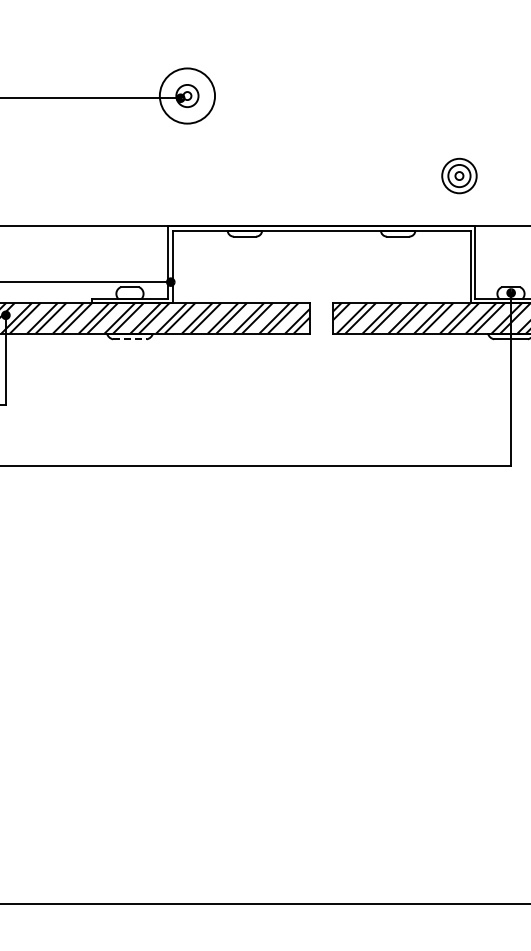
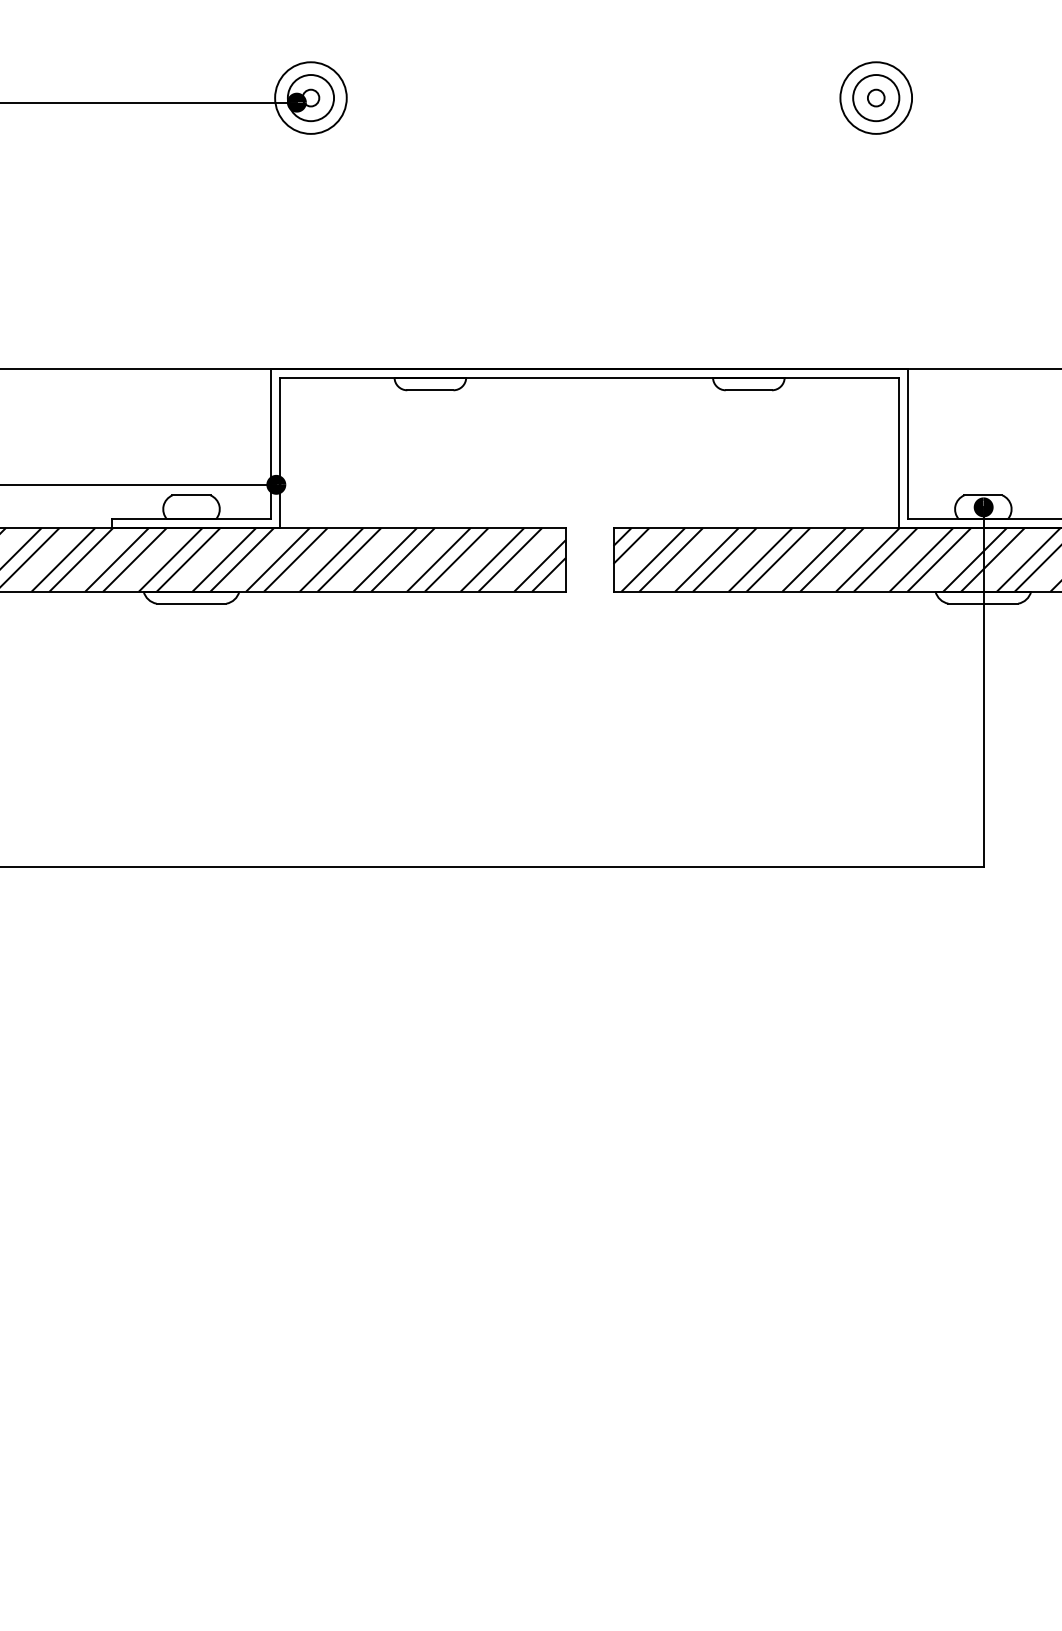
circle: (187, 95) -> (311, 96), size x0.62
part: (459, 175) -> (876, 96), moved
line: (129, 339) -> (190, 604), dashed -> solid

